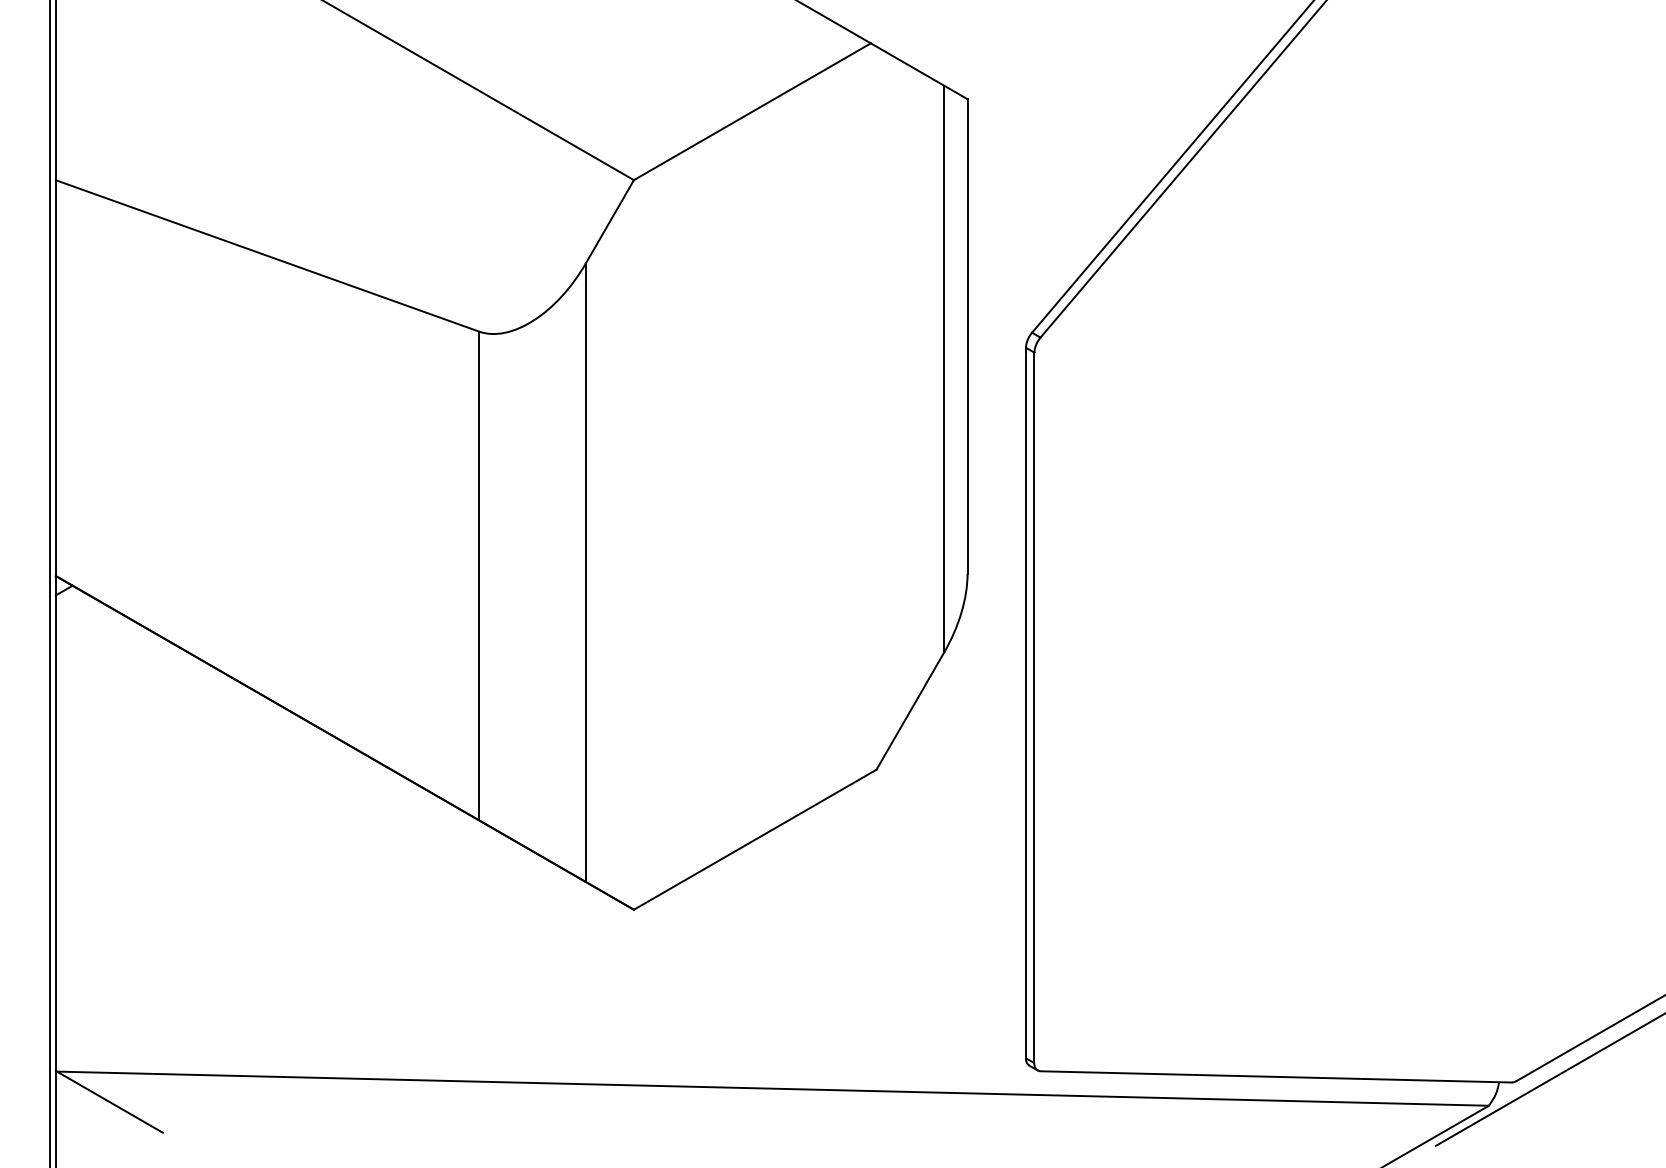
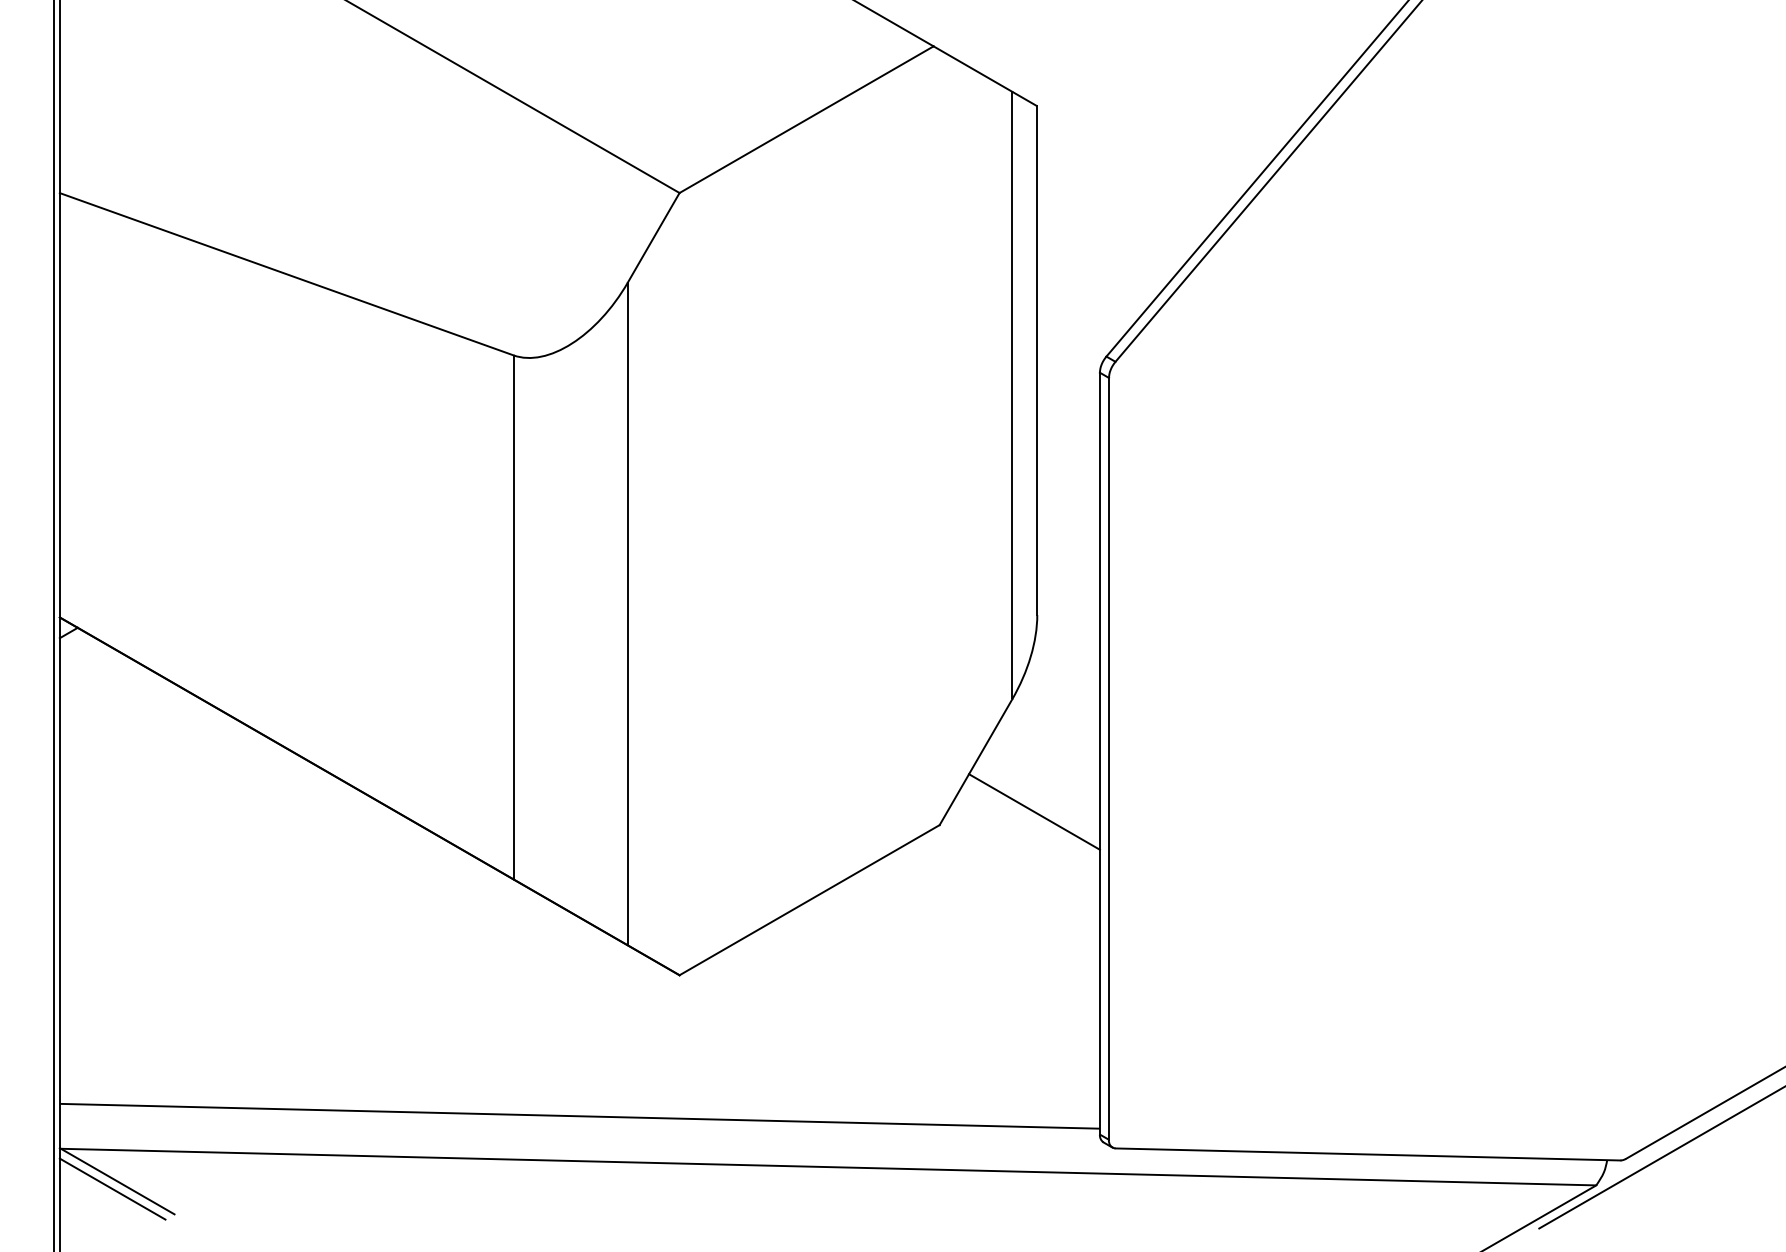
line: (964, 757) -> (1034, 811), added
line: (540, 1040) -> (579, 1115), added
line: (105, 1108) -> (112, 1188), added

